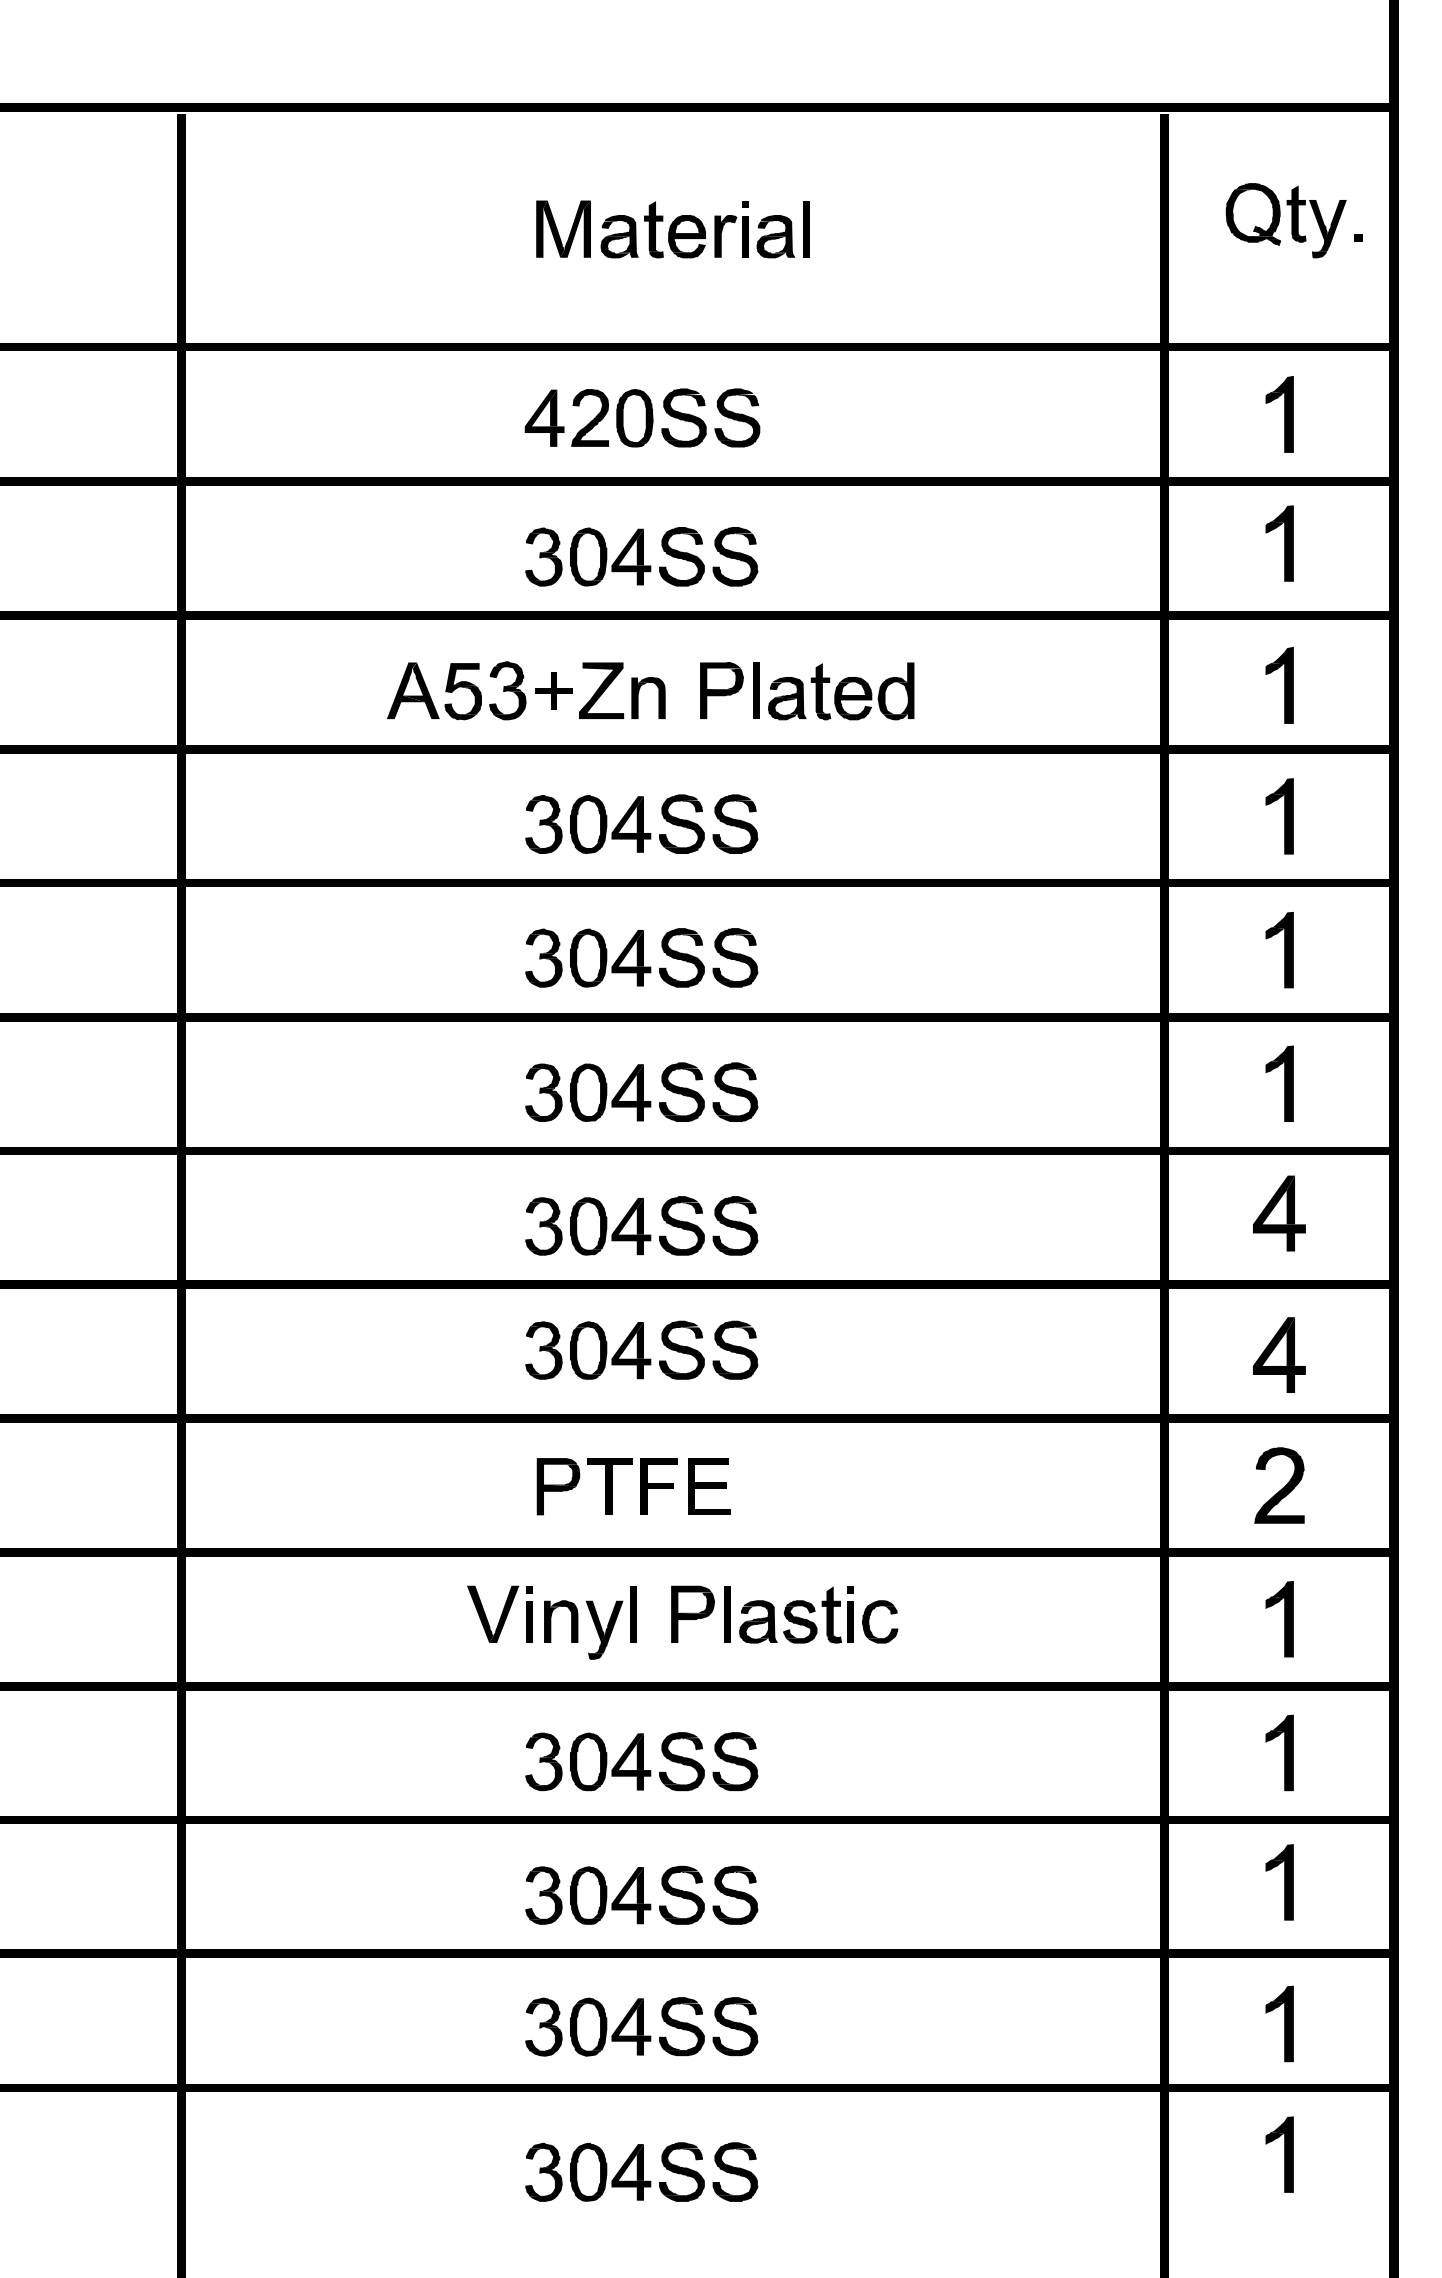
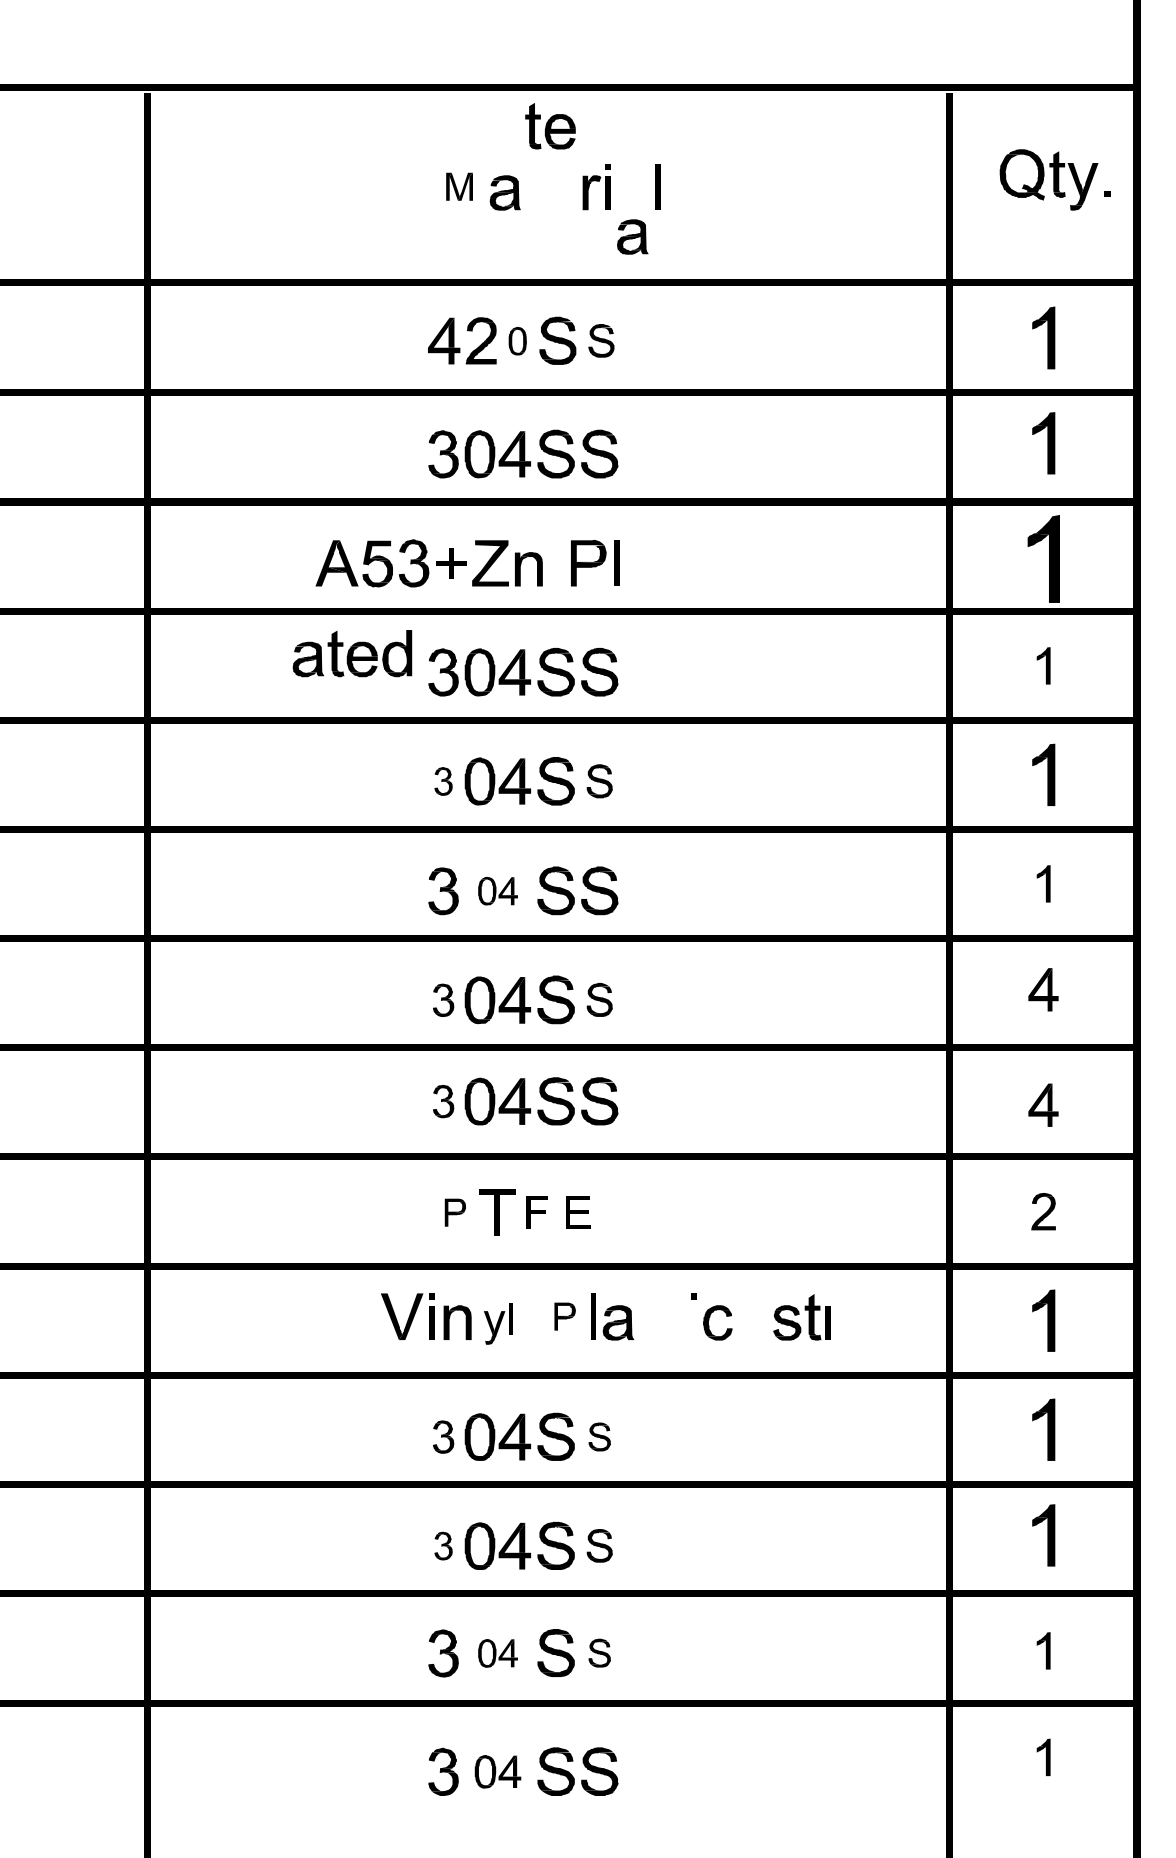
part: (563, 228) -> (459, 186), size x0.6
part: (674, 229) -> (550, 125), moved
part: (775, 236) -> (632, 236), moved
part: (737, 417) -> (601, 340), size x0.7
part: (634, 418) -> (517, 341), size x0.6
part: (1279, 685) -> (1043, 559), size x1.4
part: (841, 691) -> (352, 653), moved
part: (1279, 816) -> (1043, 665), size x0.6
part: (543, 957) -> (443, 780), size x0.6
part: (735, 957) -> (599, 780), size x0.7
part: (1279, 1083) -> (1043, 883), size x0.6
part: (610, 1092) -> (497, 891), size x0.6
part: (1279, 1213) -> (1043, 989), size x0.7
part: (735, 1225) -> (599, 999), size x0.7
part: (543, 1226) -> (443, 1000), size x0.7
part: (543, 1350) -> (443, 1101), size x0.7
part: (1279, 1354) -> (1043, 1104), size x0.7
part: (1279, 1485) -> (1043, 1211), size x0.6
part: (558, 1486) -> (455, 1212), size x0.6
part: (658, 1486) -> (537, 1212), size x0.7
part: (709, 1486) -> (578, 1212), size x0.7
part: (692, 1613) -> (564, 1316), size x0.6
part: (818, 1614) -> (802, 1316), moved
part: (610, 1622) -> (497, 1323), size x0.7
part: (543, 1761) -> (443, 1436), size x0.7
part: (735, 1761) -> (599, 1436), size x0.6
part: (735, 1894) -> (599, 1545), size x0.7
part: (543, 1895) -> (443, 1546), size x0.6
part: (1279, 2023) -> (1043, 1650), size x0.6
part: (610, 2026) -> (497, 1652), size x0.6
part: (735, 2026) -> (599, 1652), size x0.6
part: (1279, 2154) -> (1043, 1757), size x0.6
part: (610, 2171) -> (497, 1771), size x0.7

